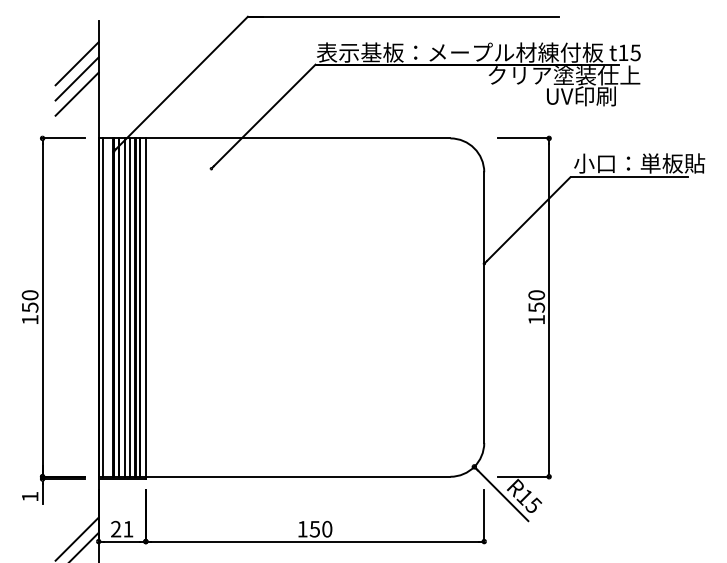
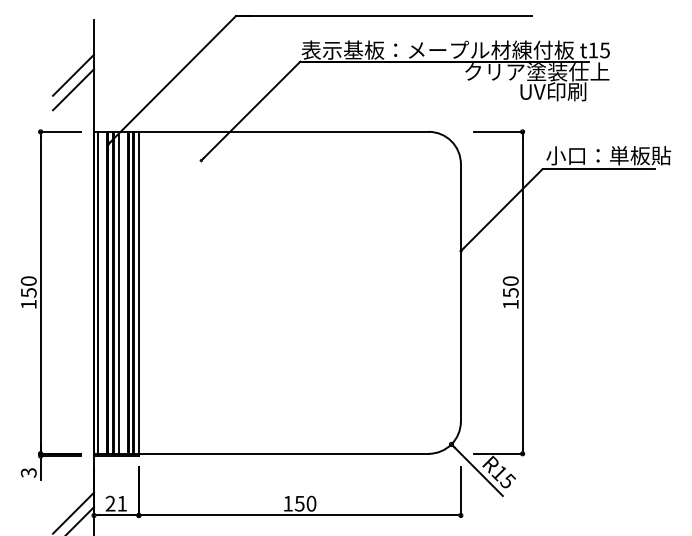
line: (76, 63) -> (72, 60), removed
line: (129, 307) -> (123, 292), removed
text: (29, 497) -> (28, 473), 1 -> 3

